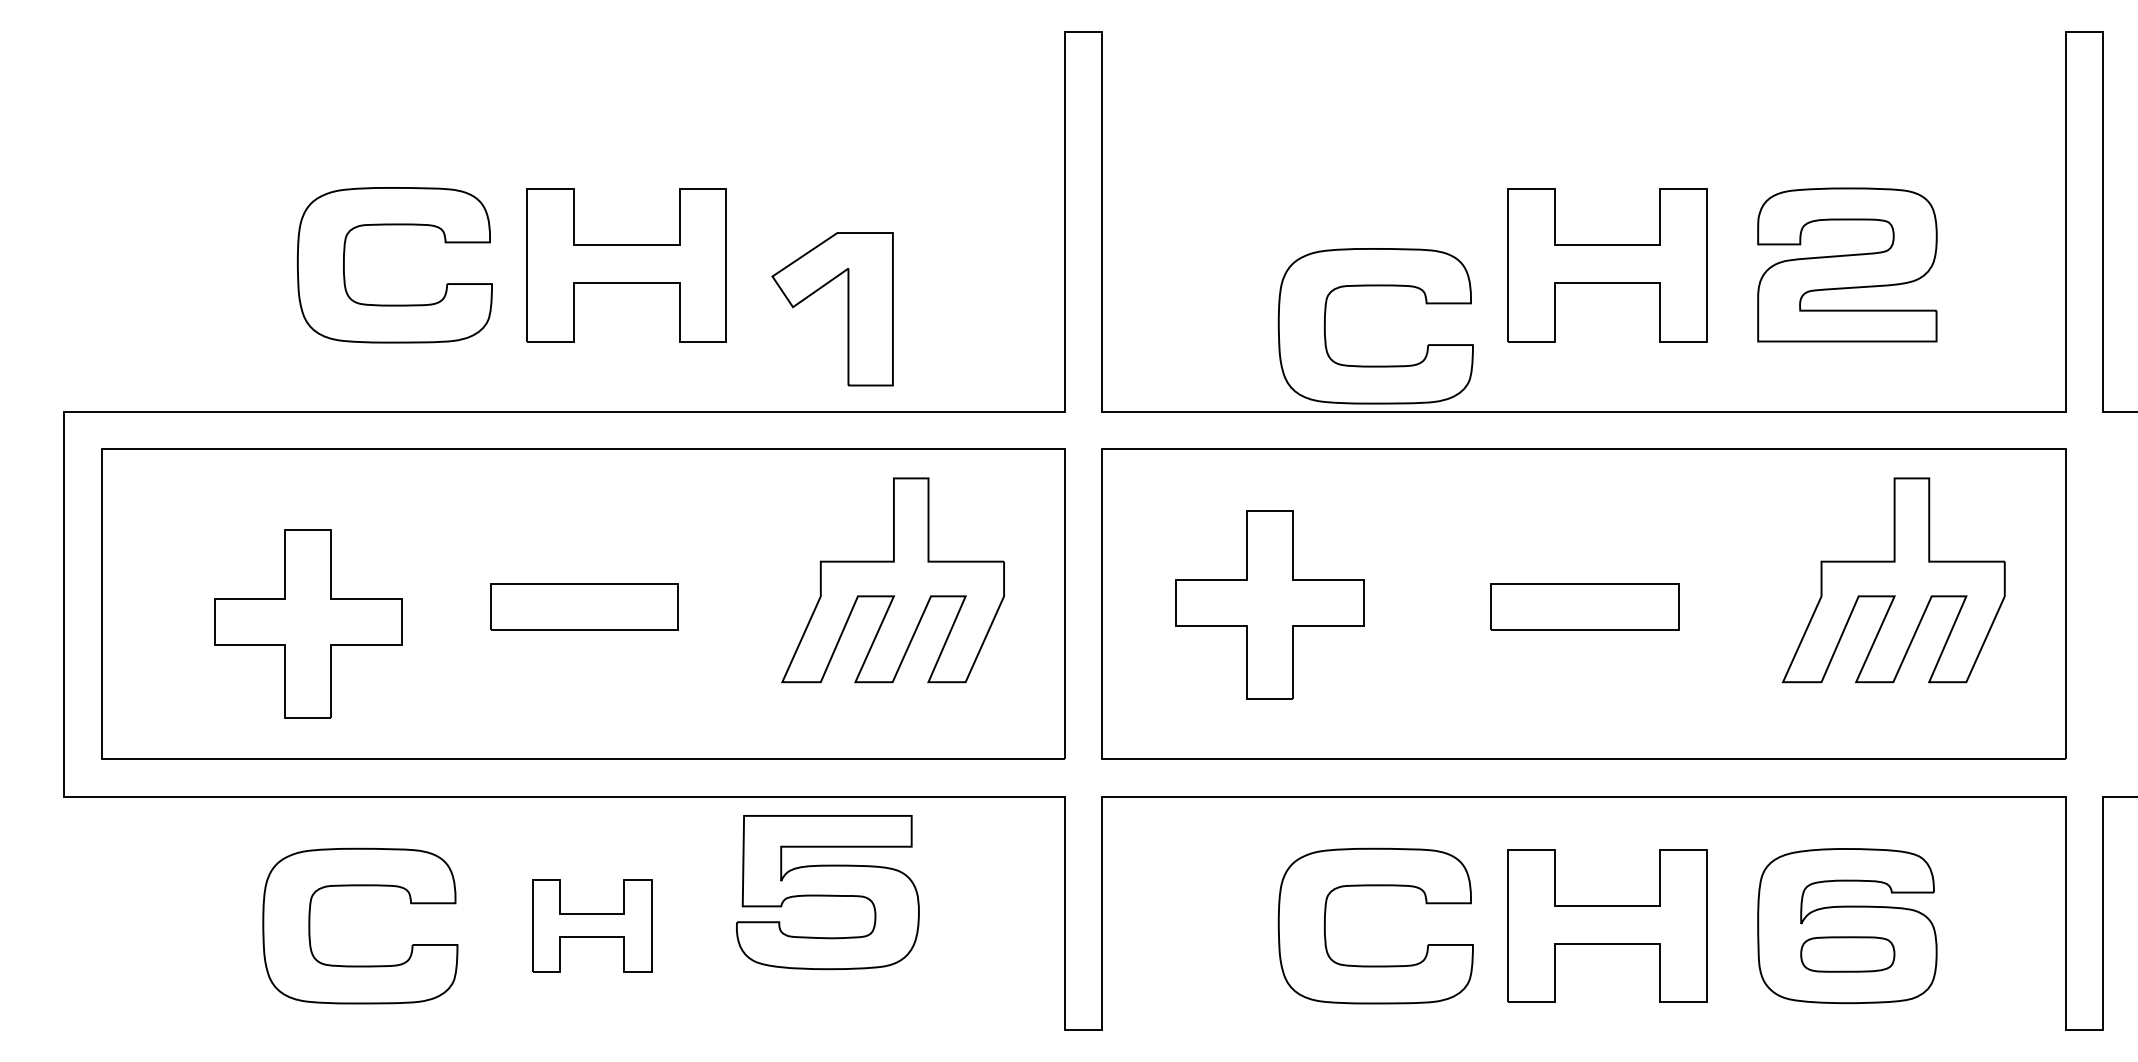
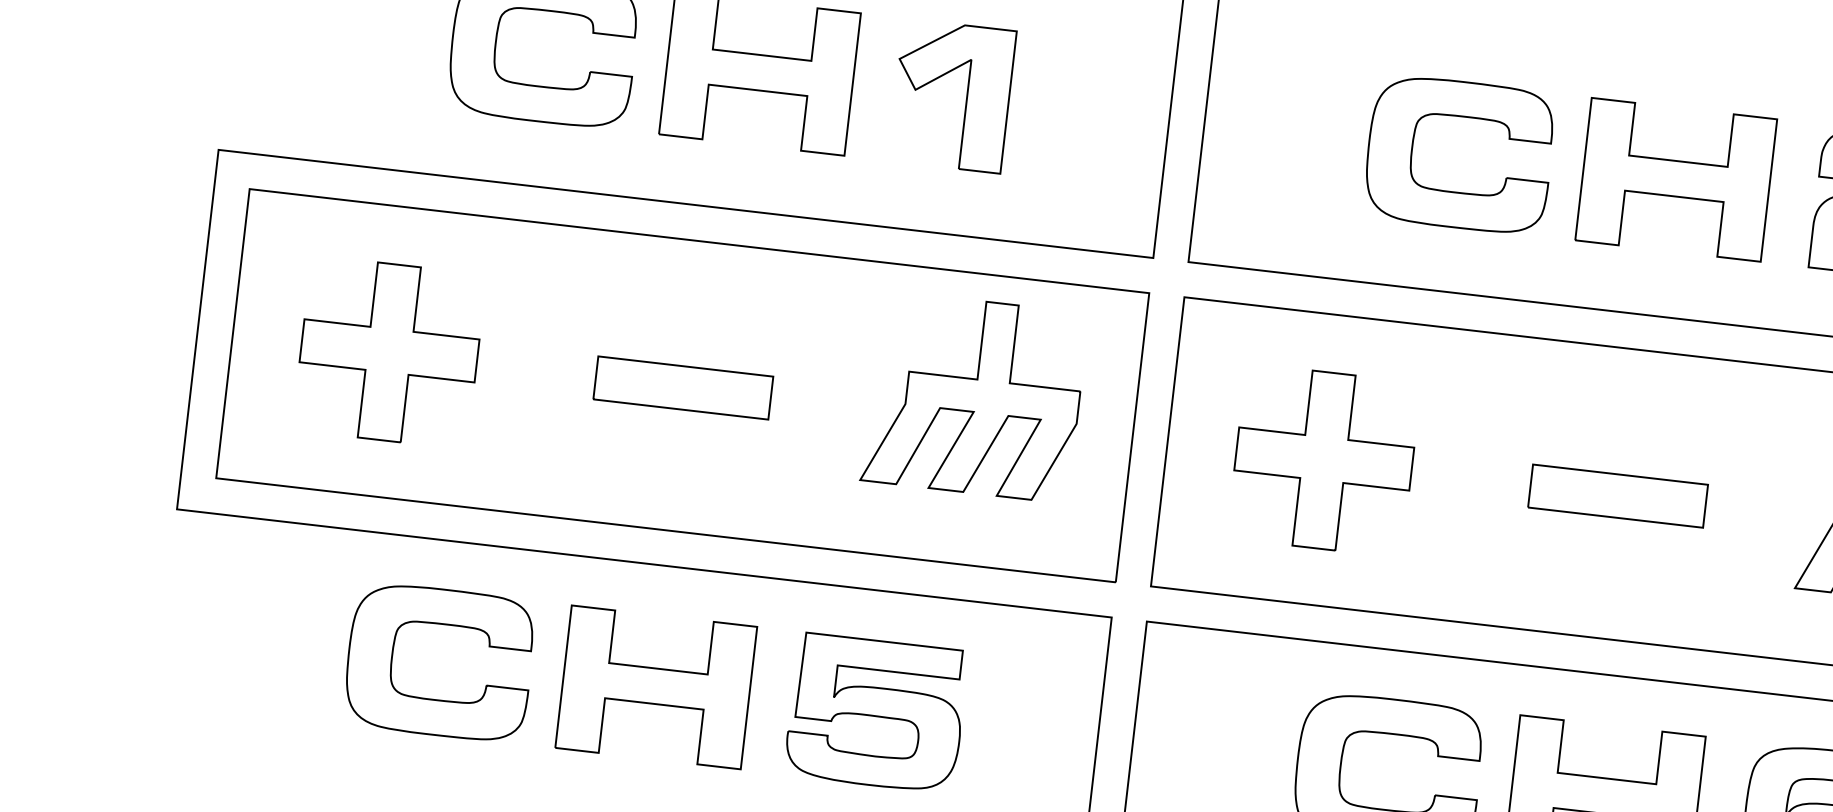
part: (847, 309) -> (966, 97), moved
part: (1375, 365) -> (1455, 191), moved
part: (308, 623) -> (389, 352), moved
part: (827, 892) -> (876, 713), moved
part: (591, 925) -> (655, 686), size x1.67

